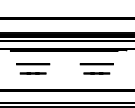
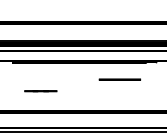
circle: (32, 64) -> (40, 79), removed
line: (96, 73) -> (119, 91), removed

